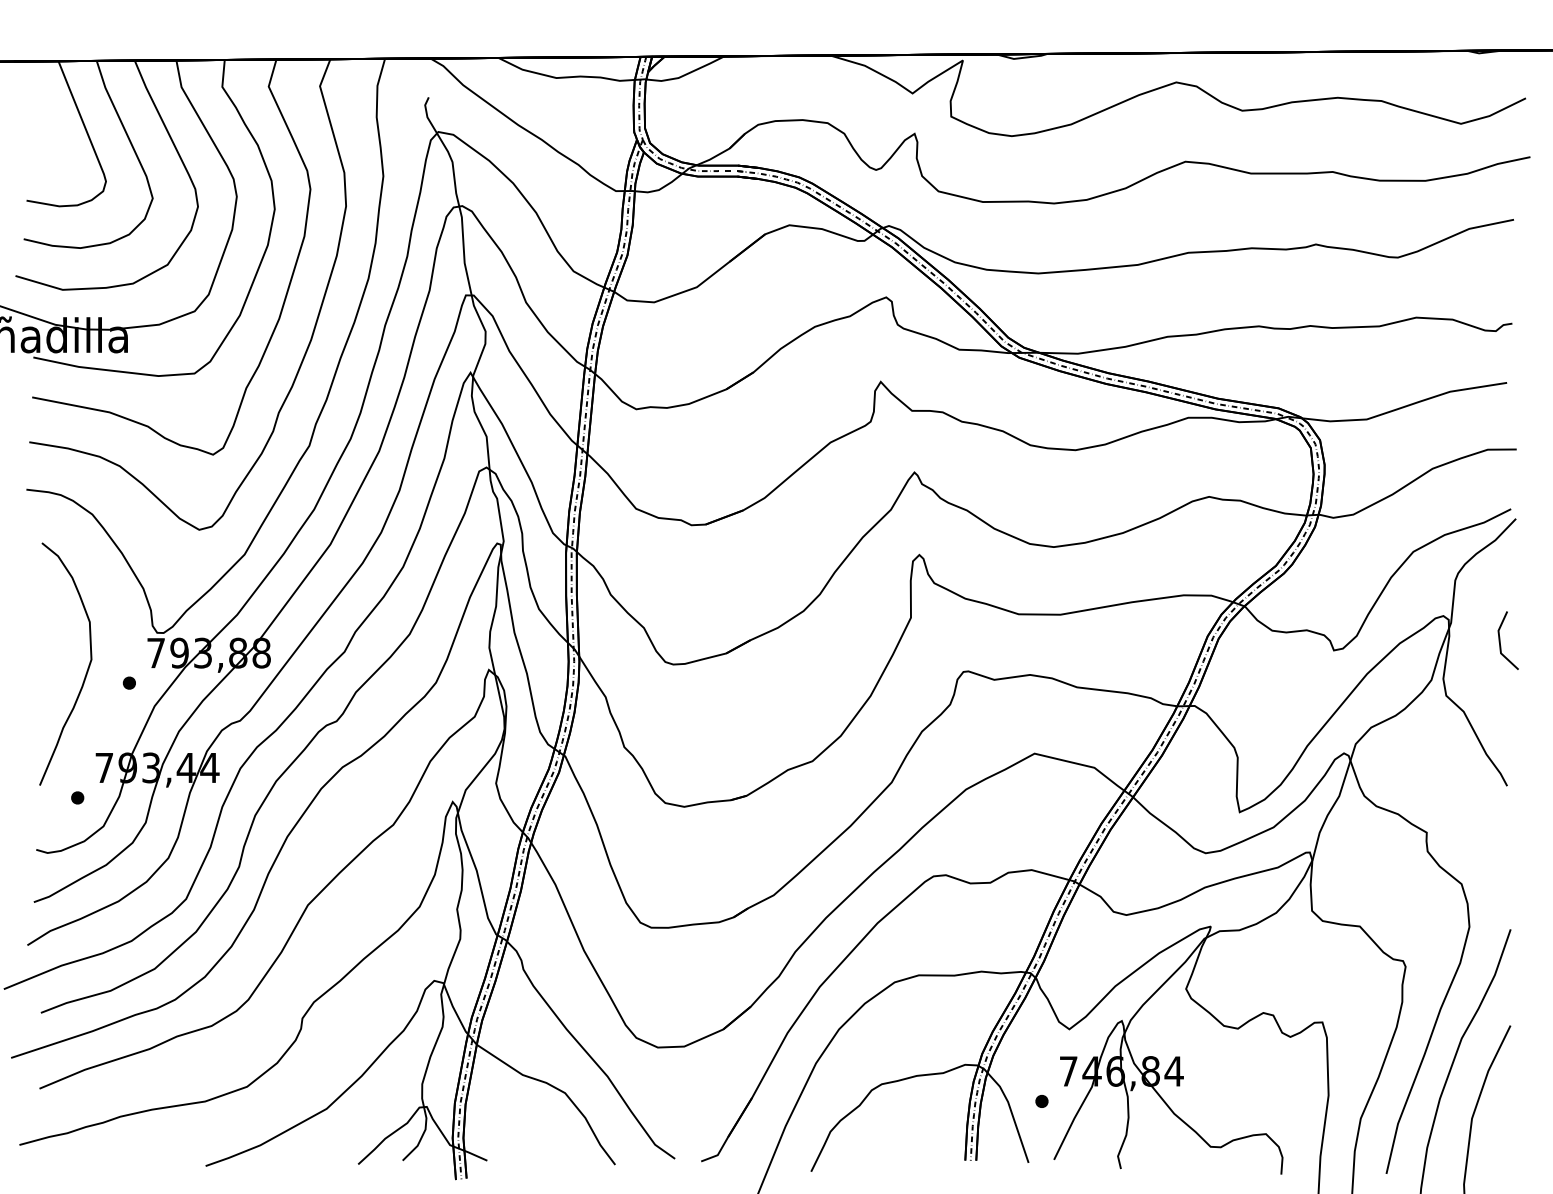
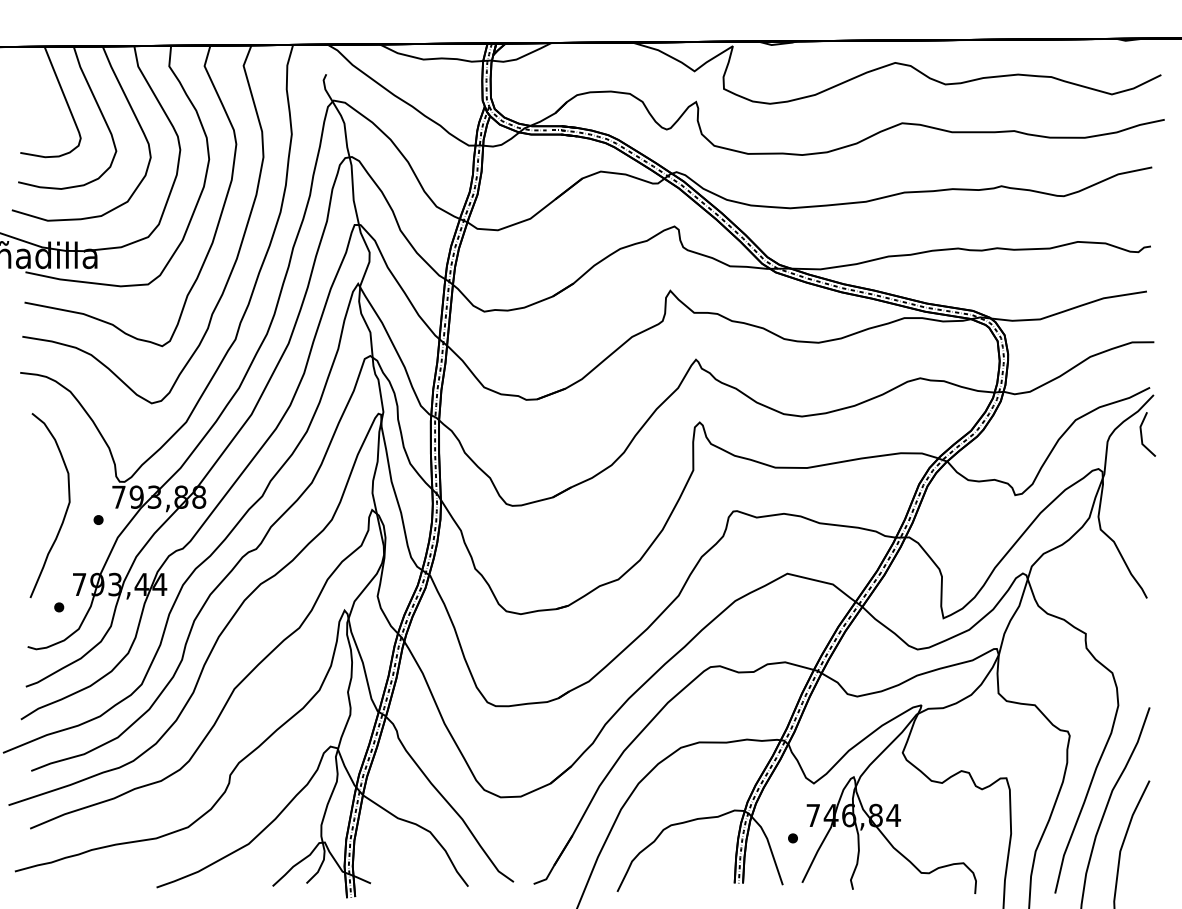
line: (1500, 640) -> (1141, 434), moved

